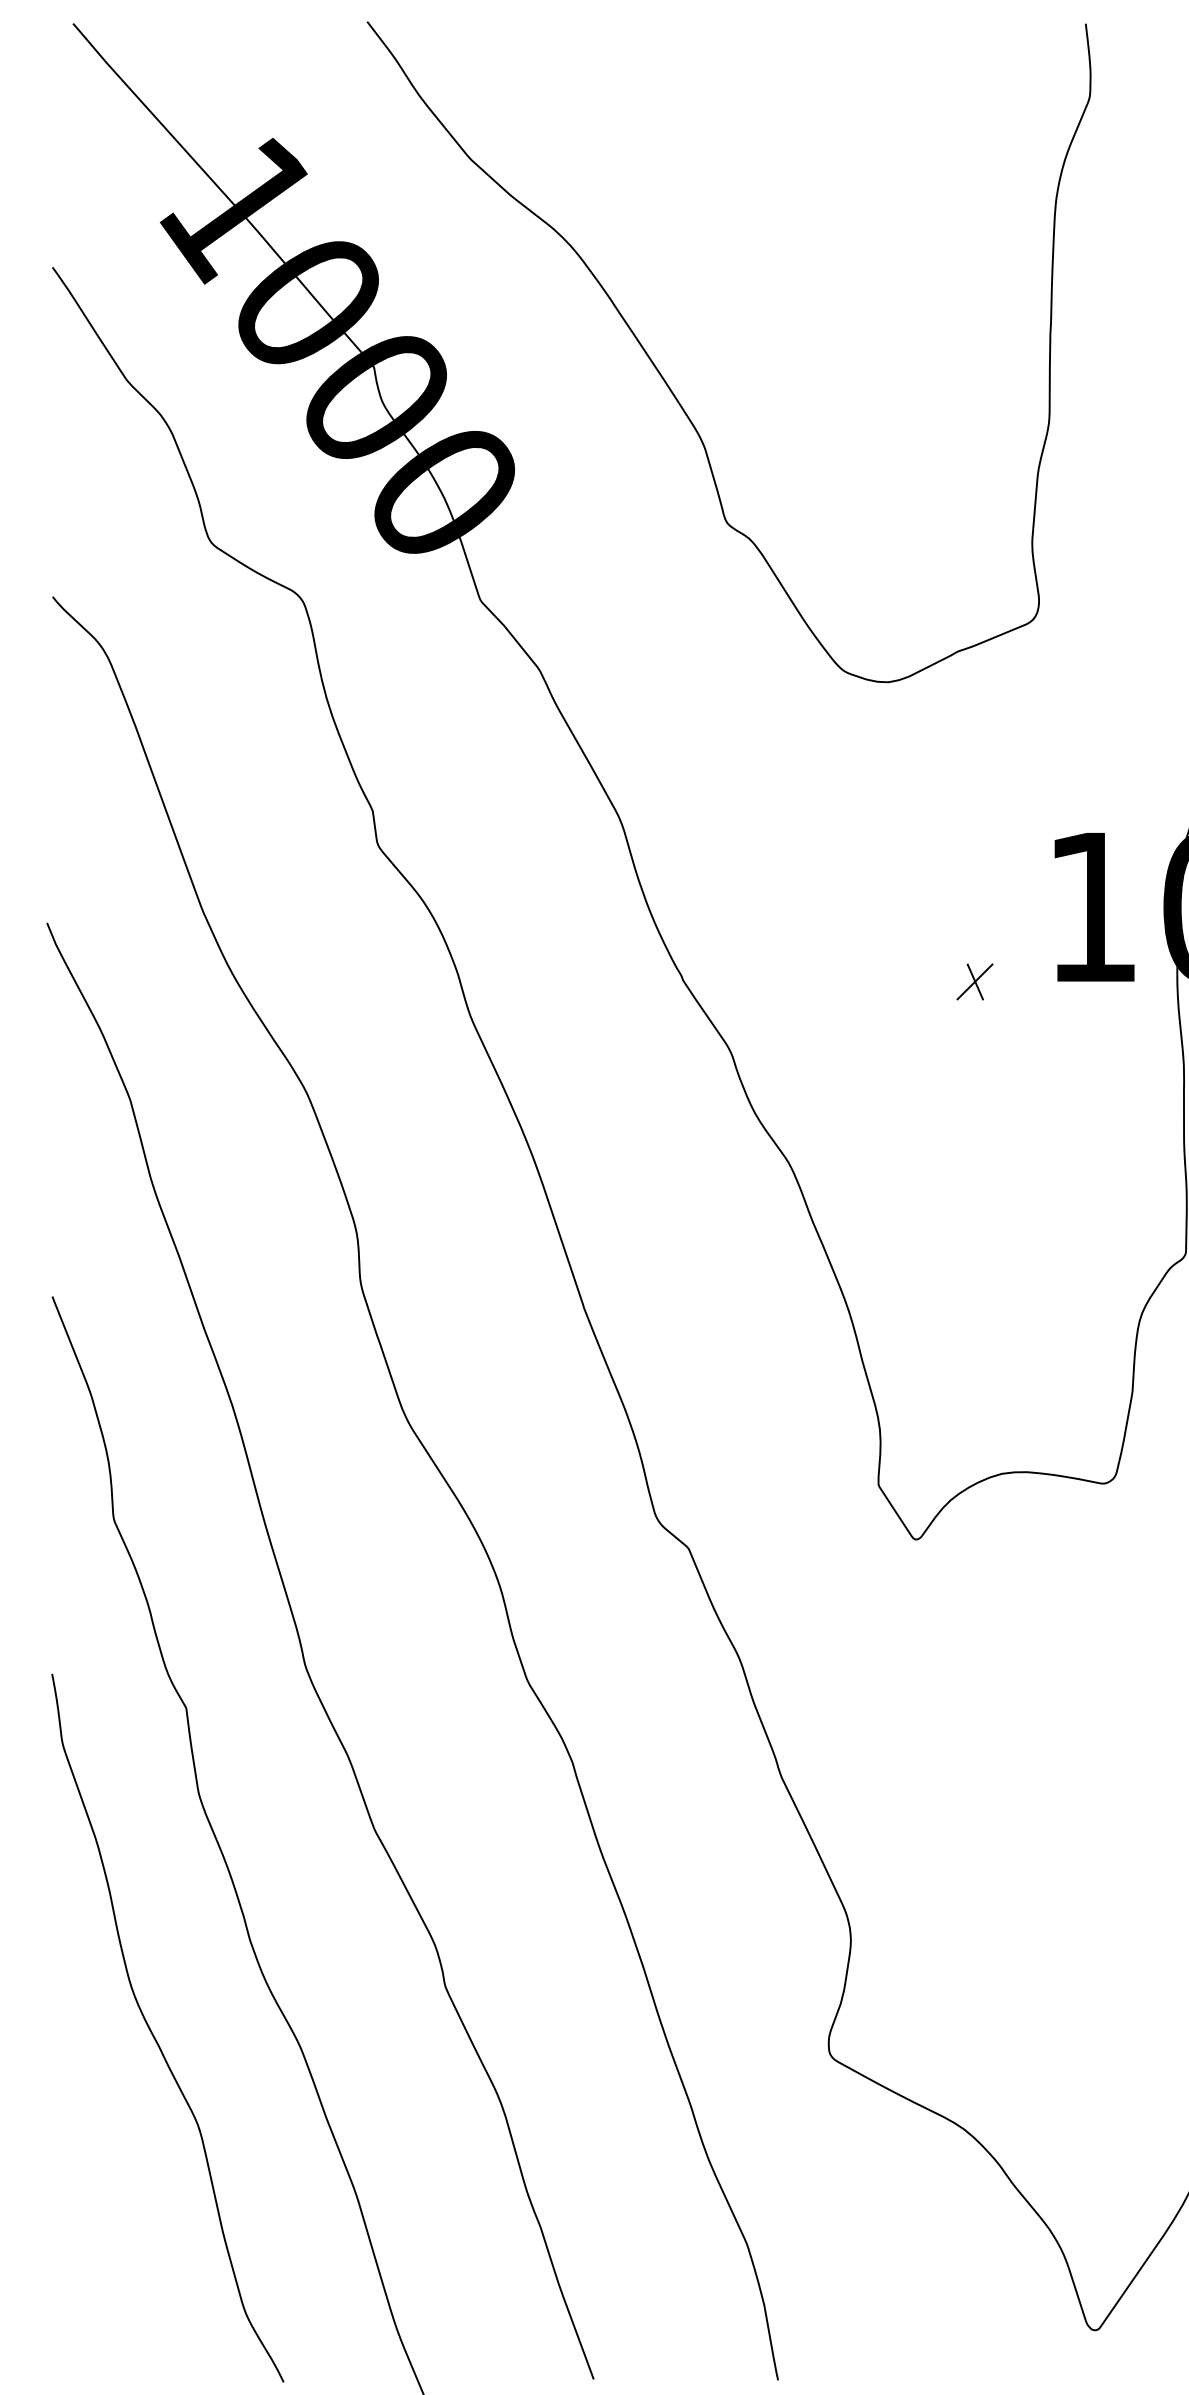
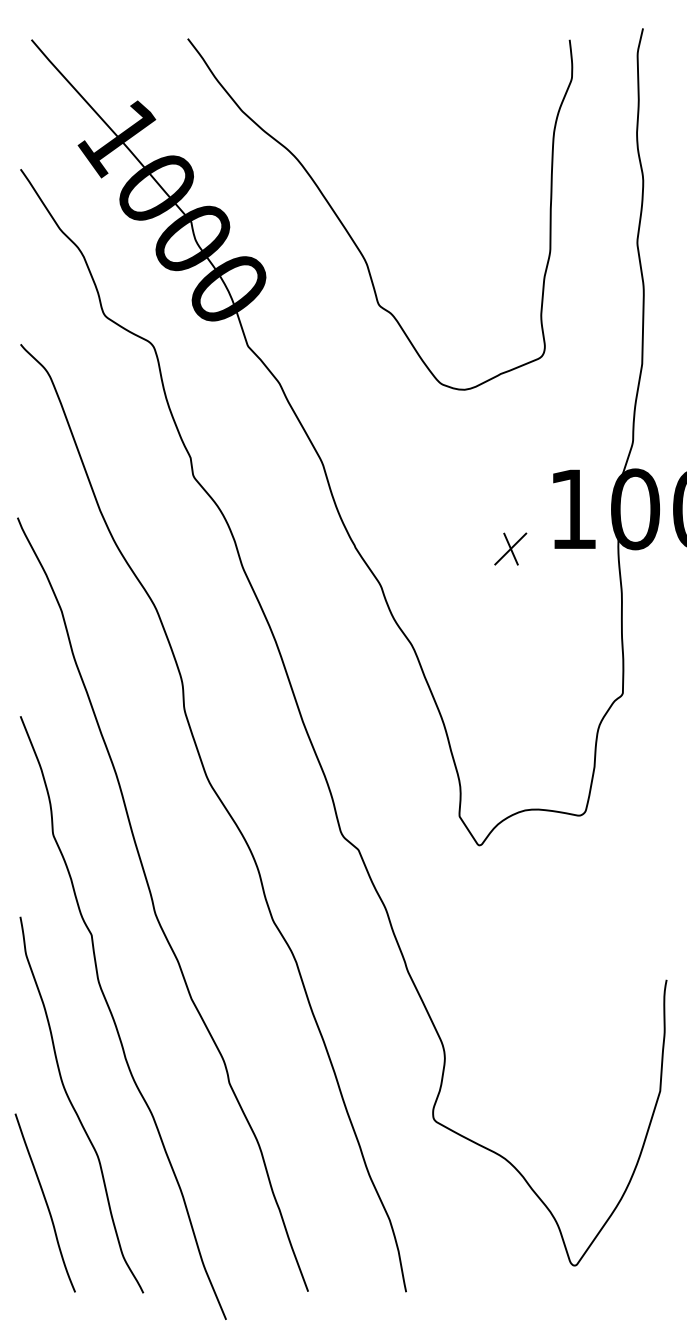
part: (974, 980) -> (510, 548), size x1.67
curve: (99, 2211) -> (45, 1202), added

